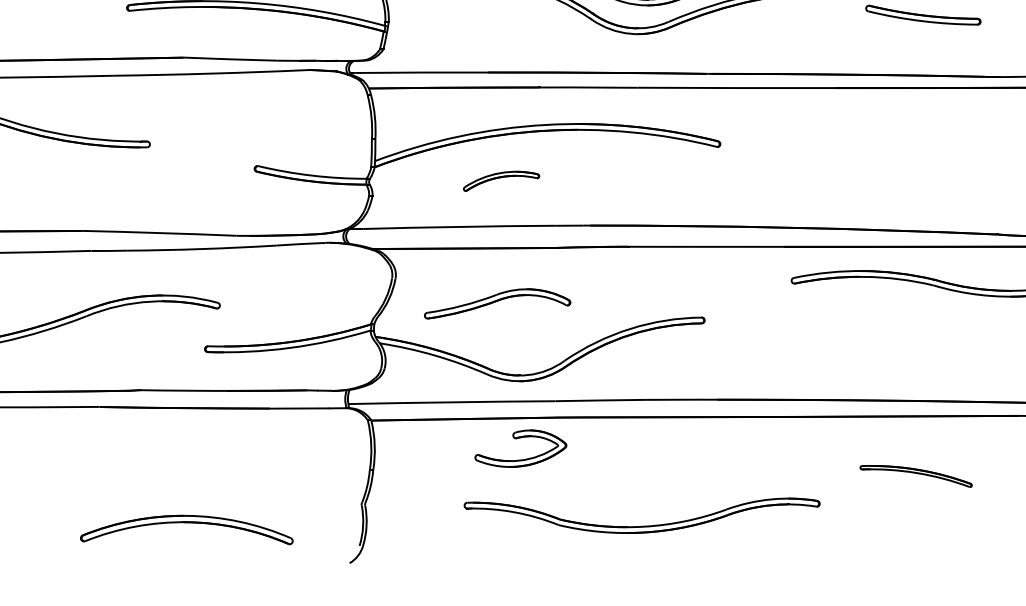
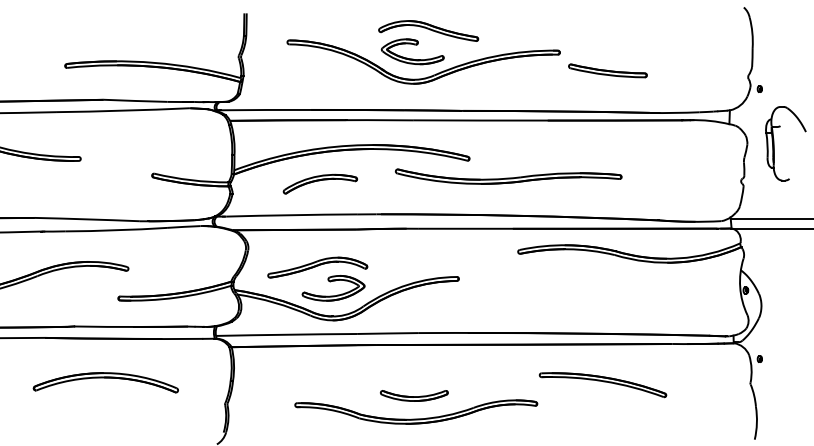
part: (777, 170) -> (508, 176), added
part: (501, 180) -> (320, 183), size x1.43
part: (516, 440) -> (330, 282), moved
part: (915, 476) -> (602, 385), size x1.67
part: (639, 491) -> (414, 395), added
part: (186, 529) -> (105, 382), moved

